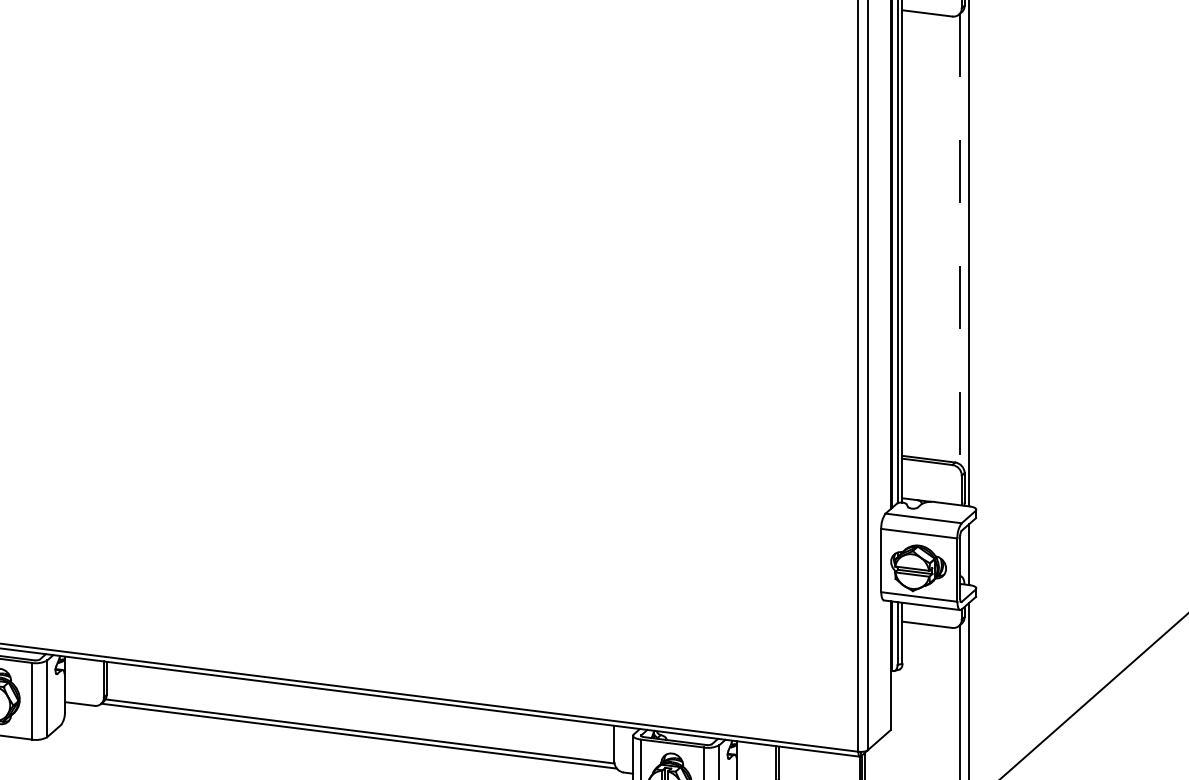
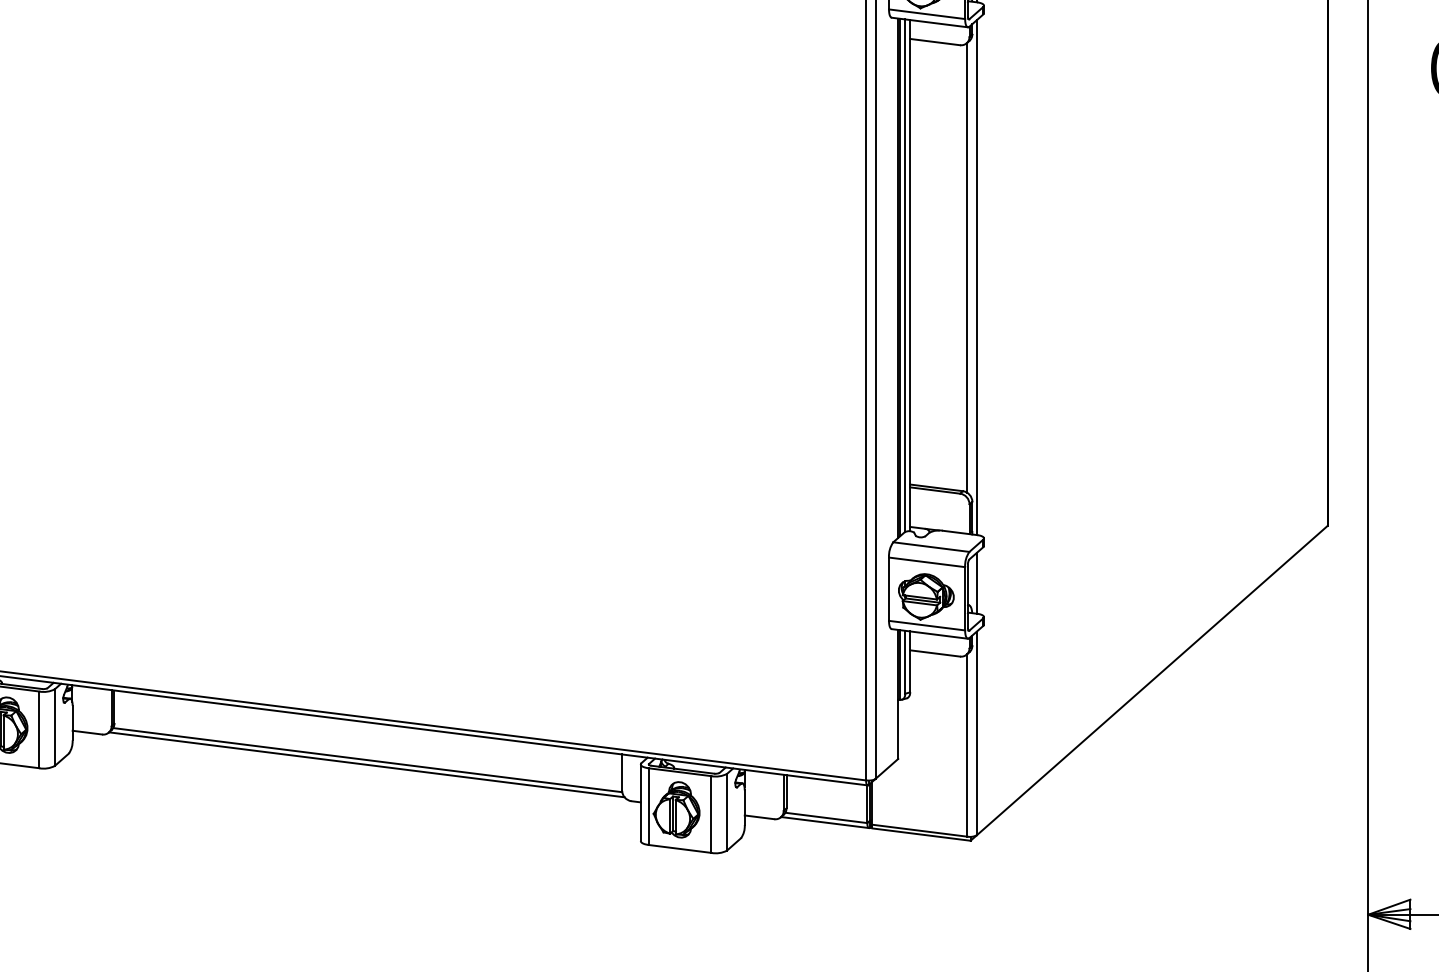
line: (959, 239) -> (967, 268), dashed -> solid

